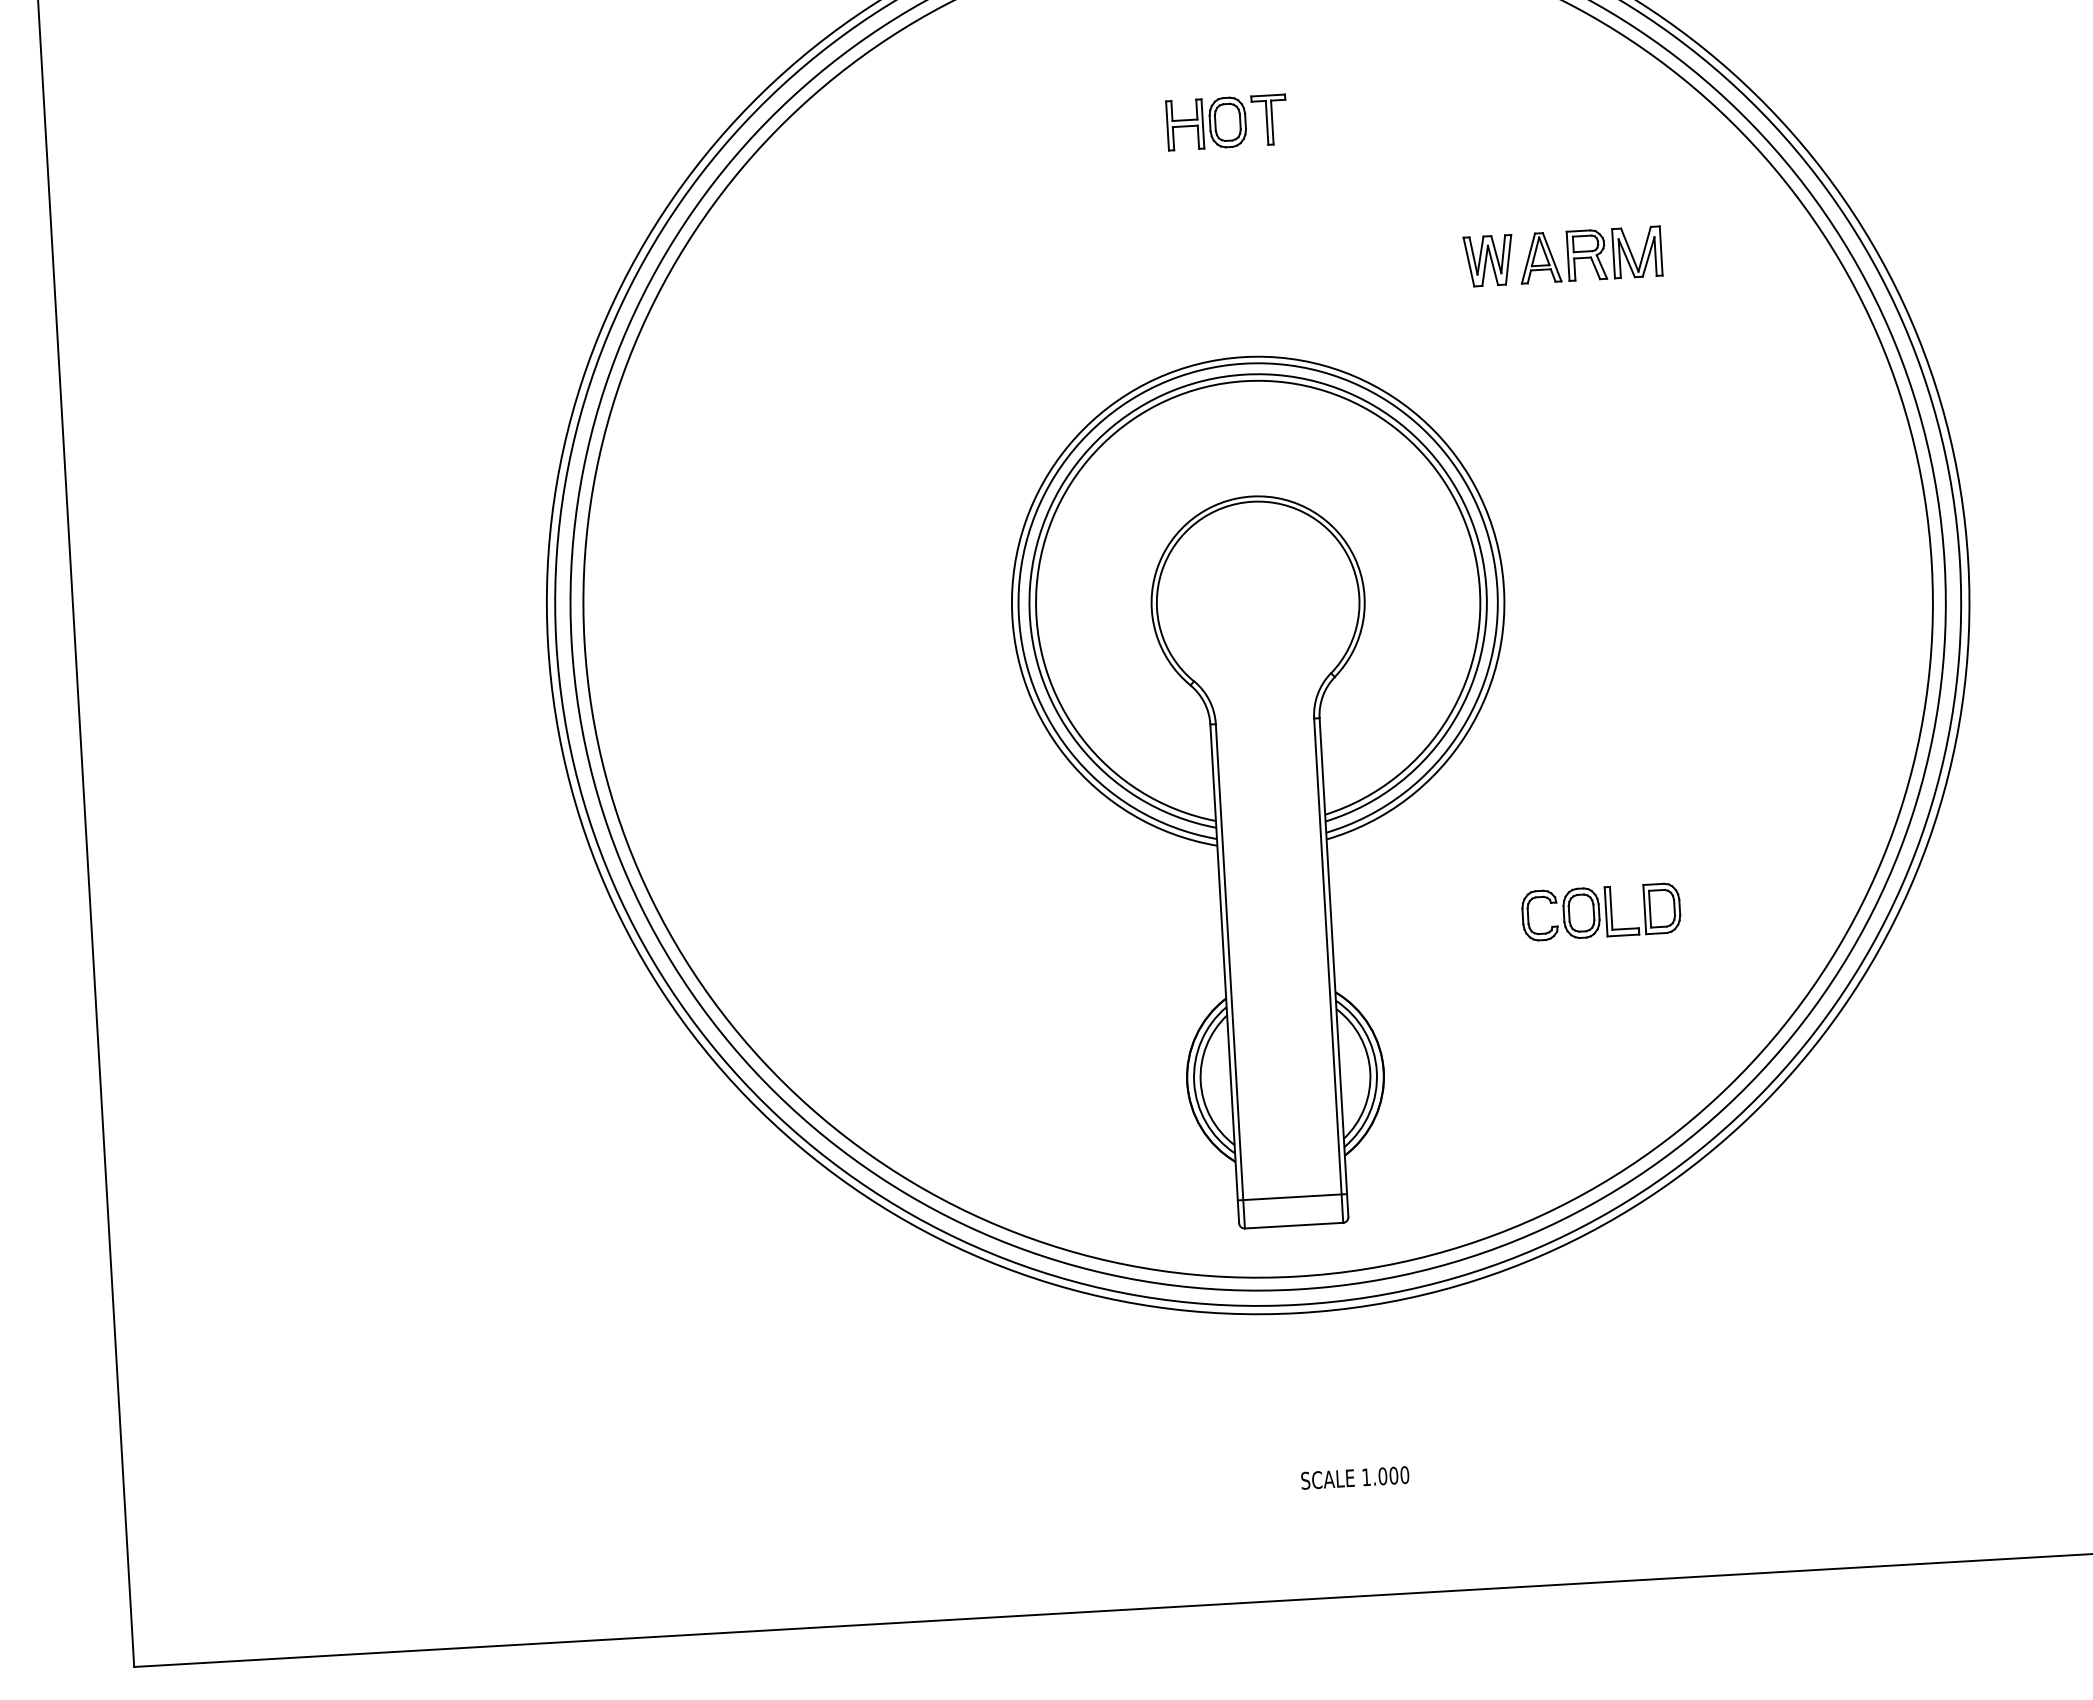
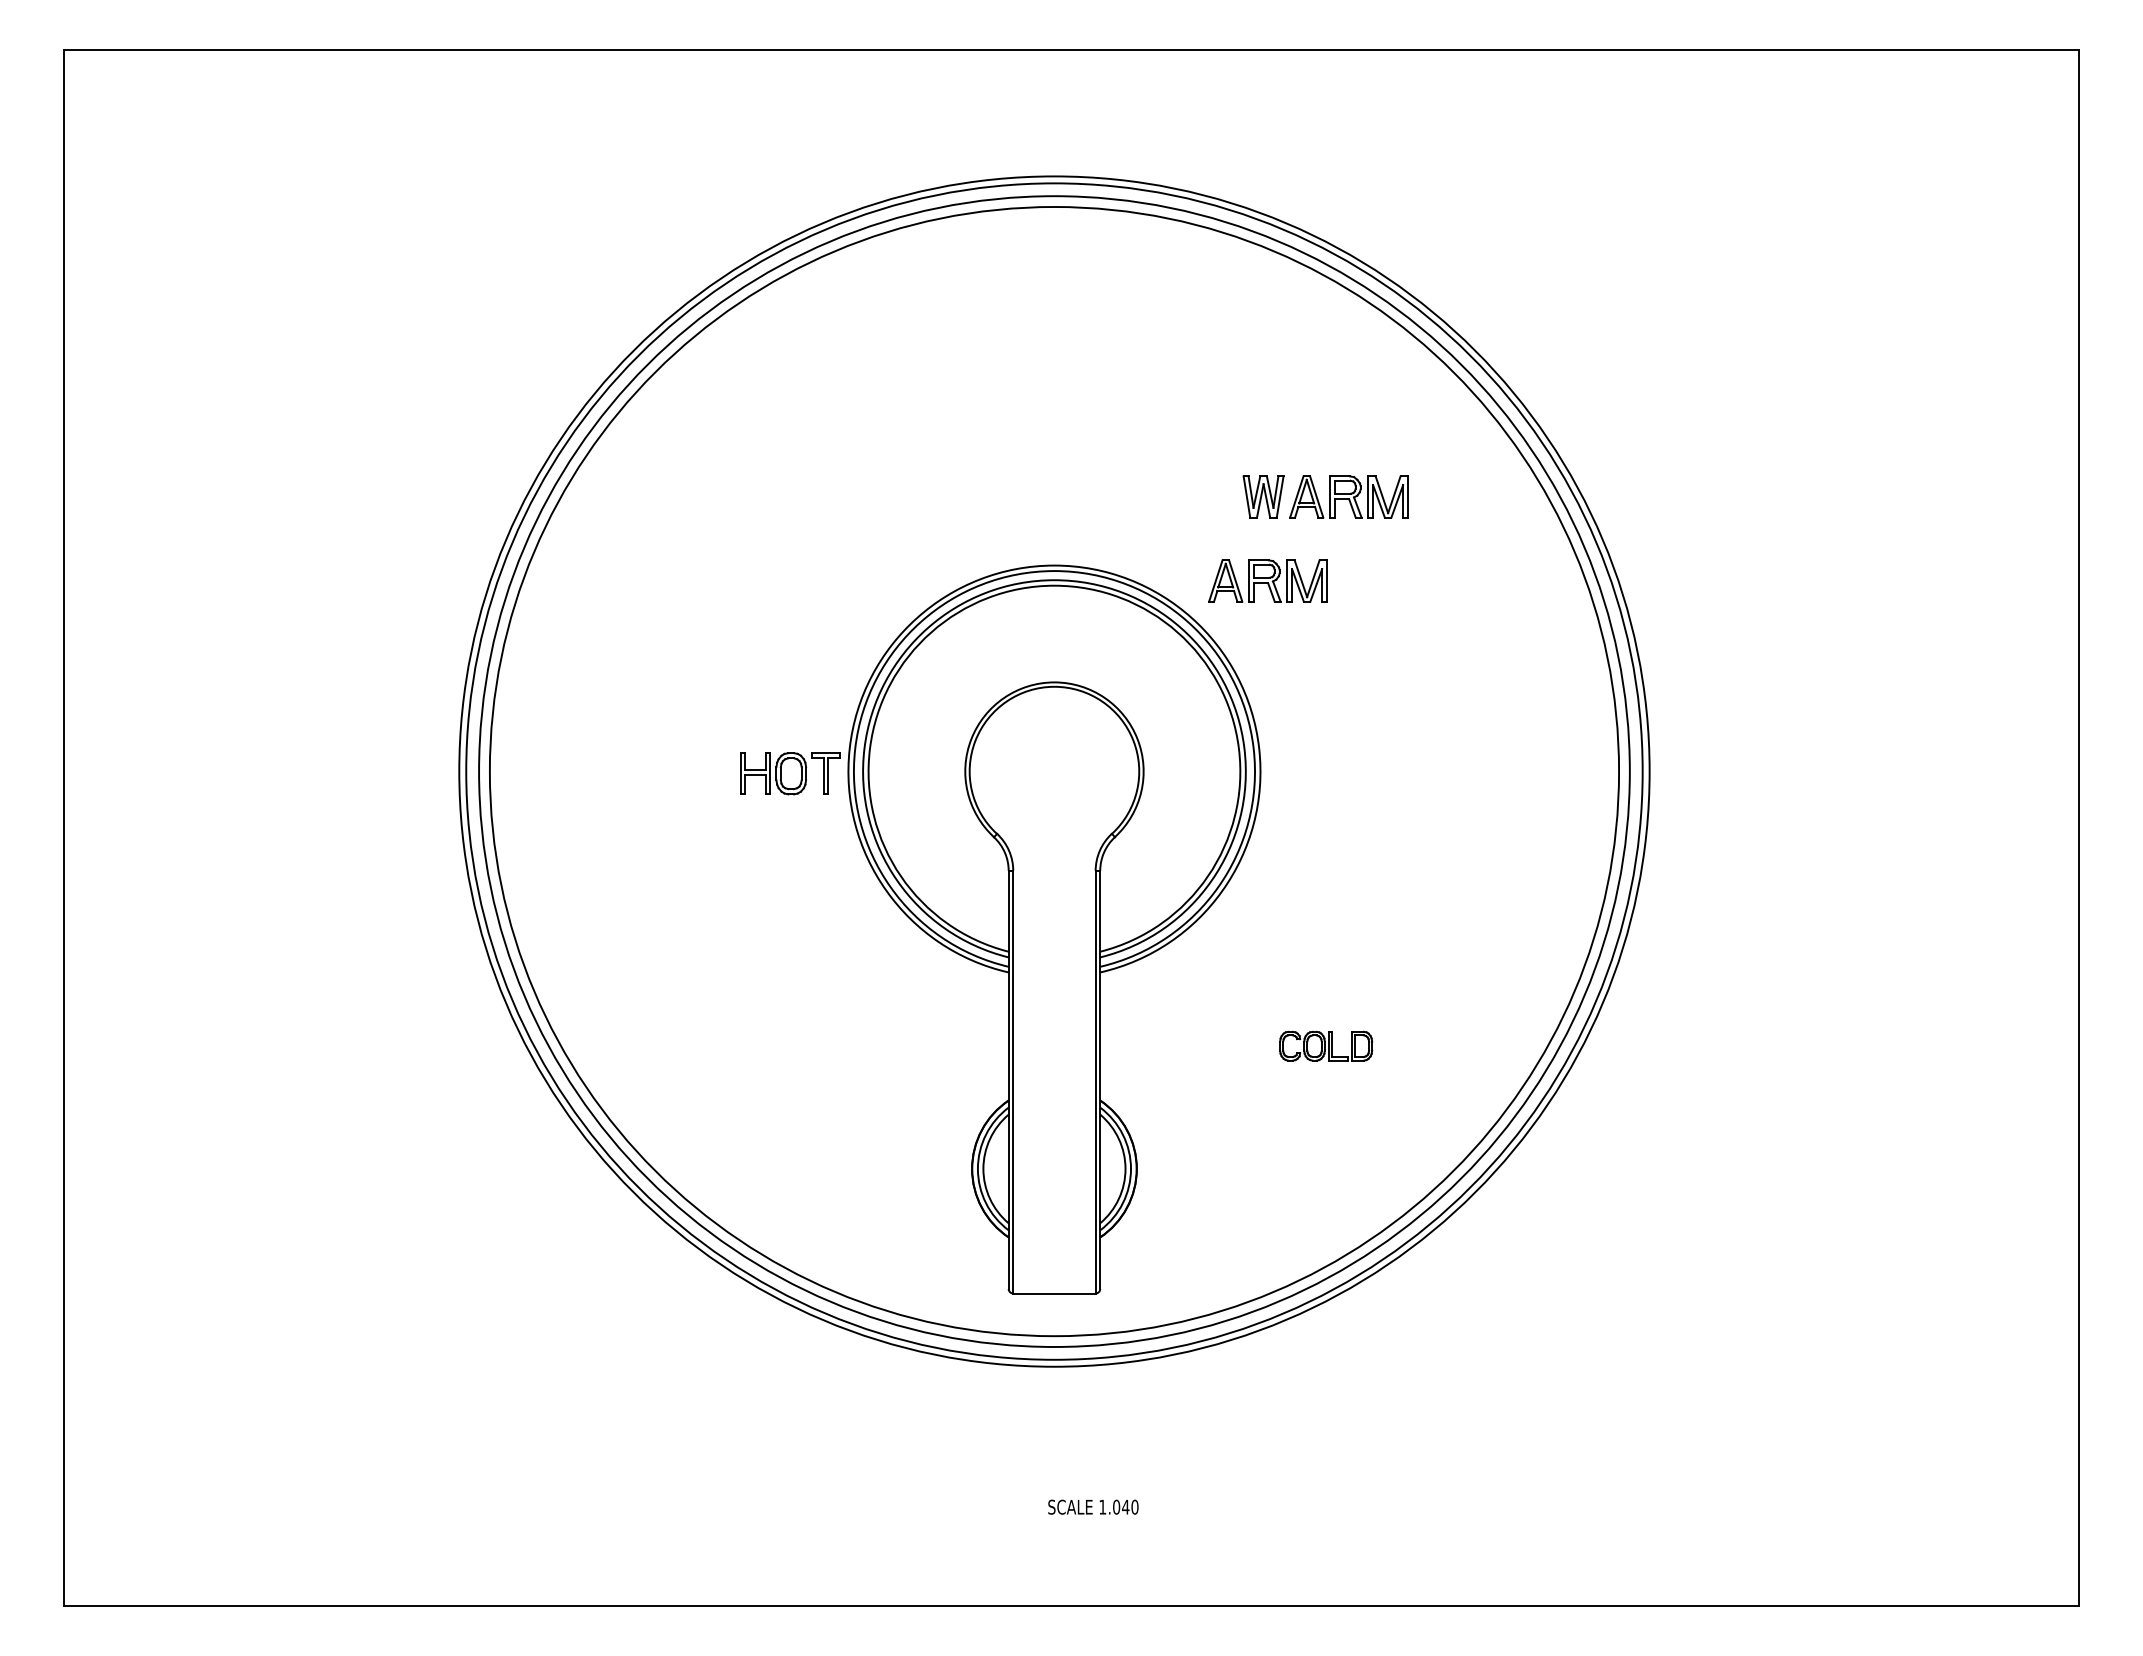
part: (1226, 122) -> (790, 773), moved
part: (1499, 360) -> (1267, 580), added
part: (1600, 911) -> (1325, 1045), size x0.7
line: (1292, 1197) -> (1054, 1269), removed
text: (1393, 1474) -> (1125, 1506), 1.000 -> 1.040

